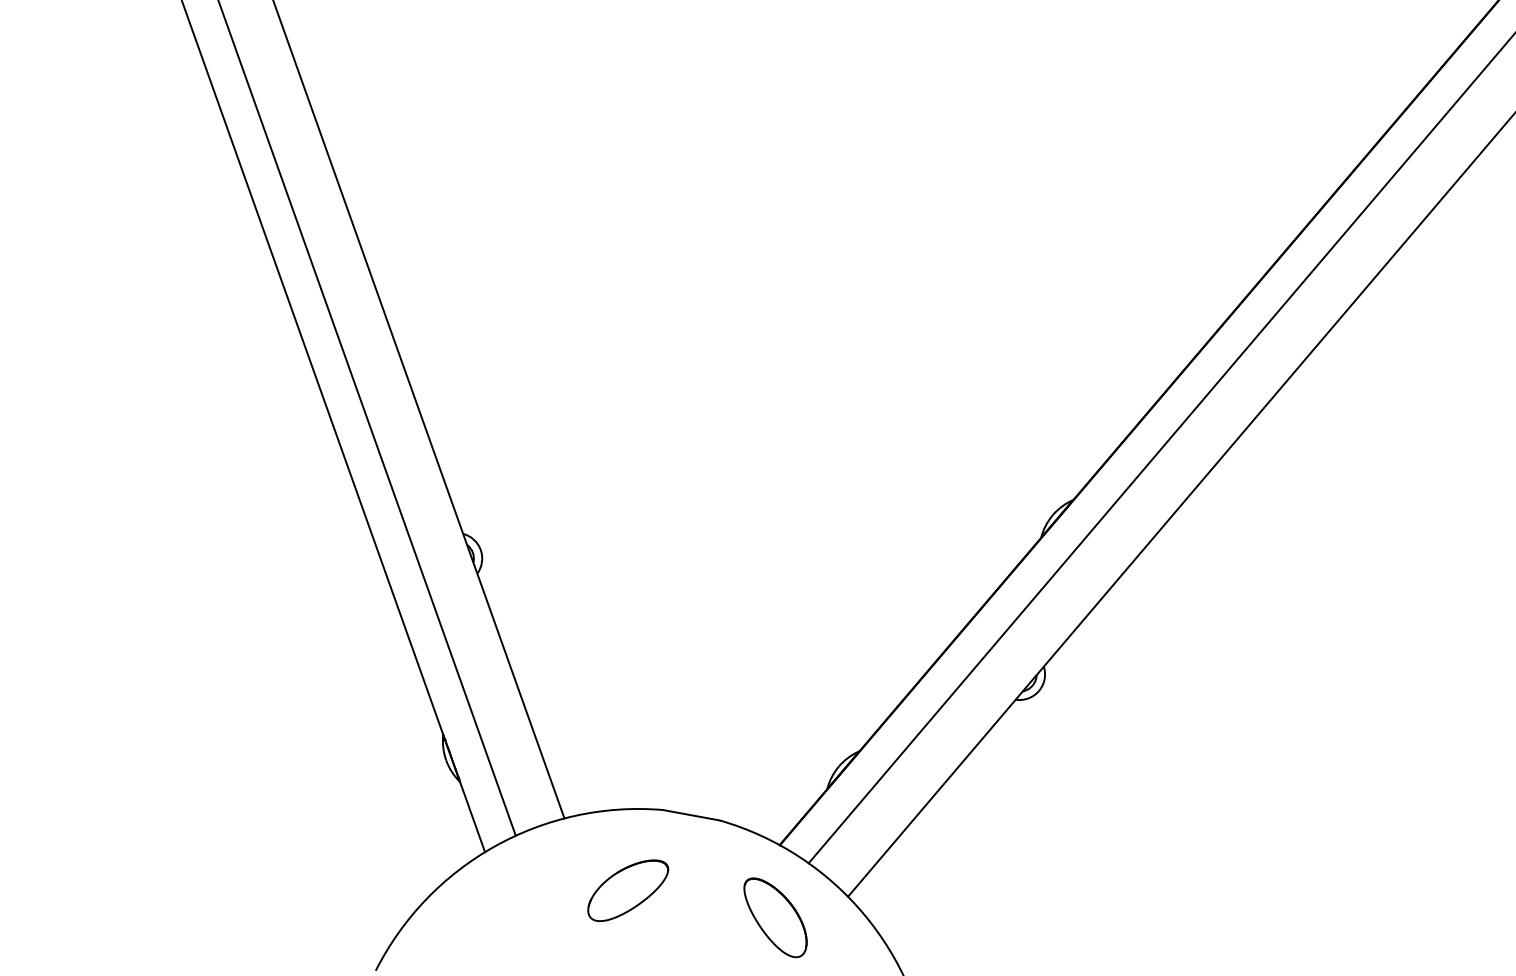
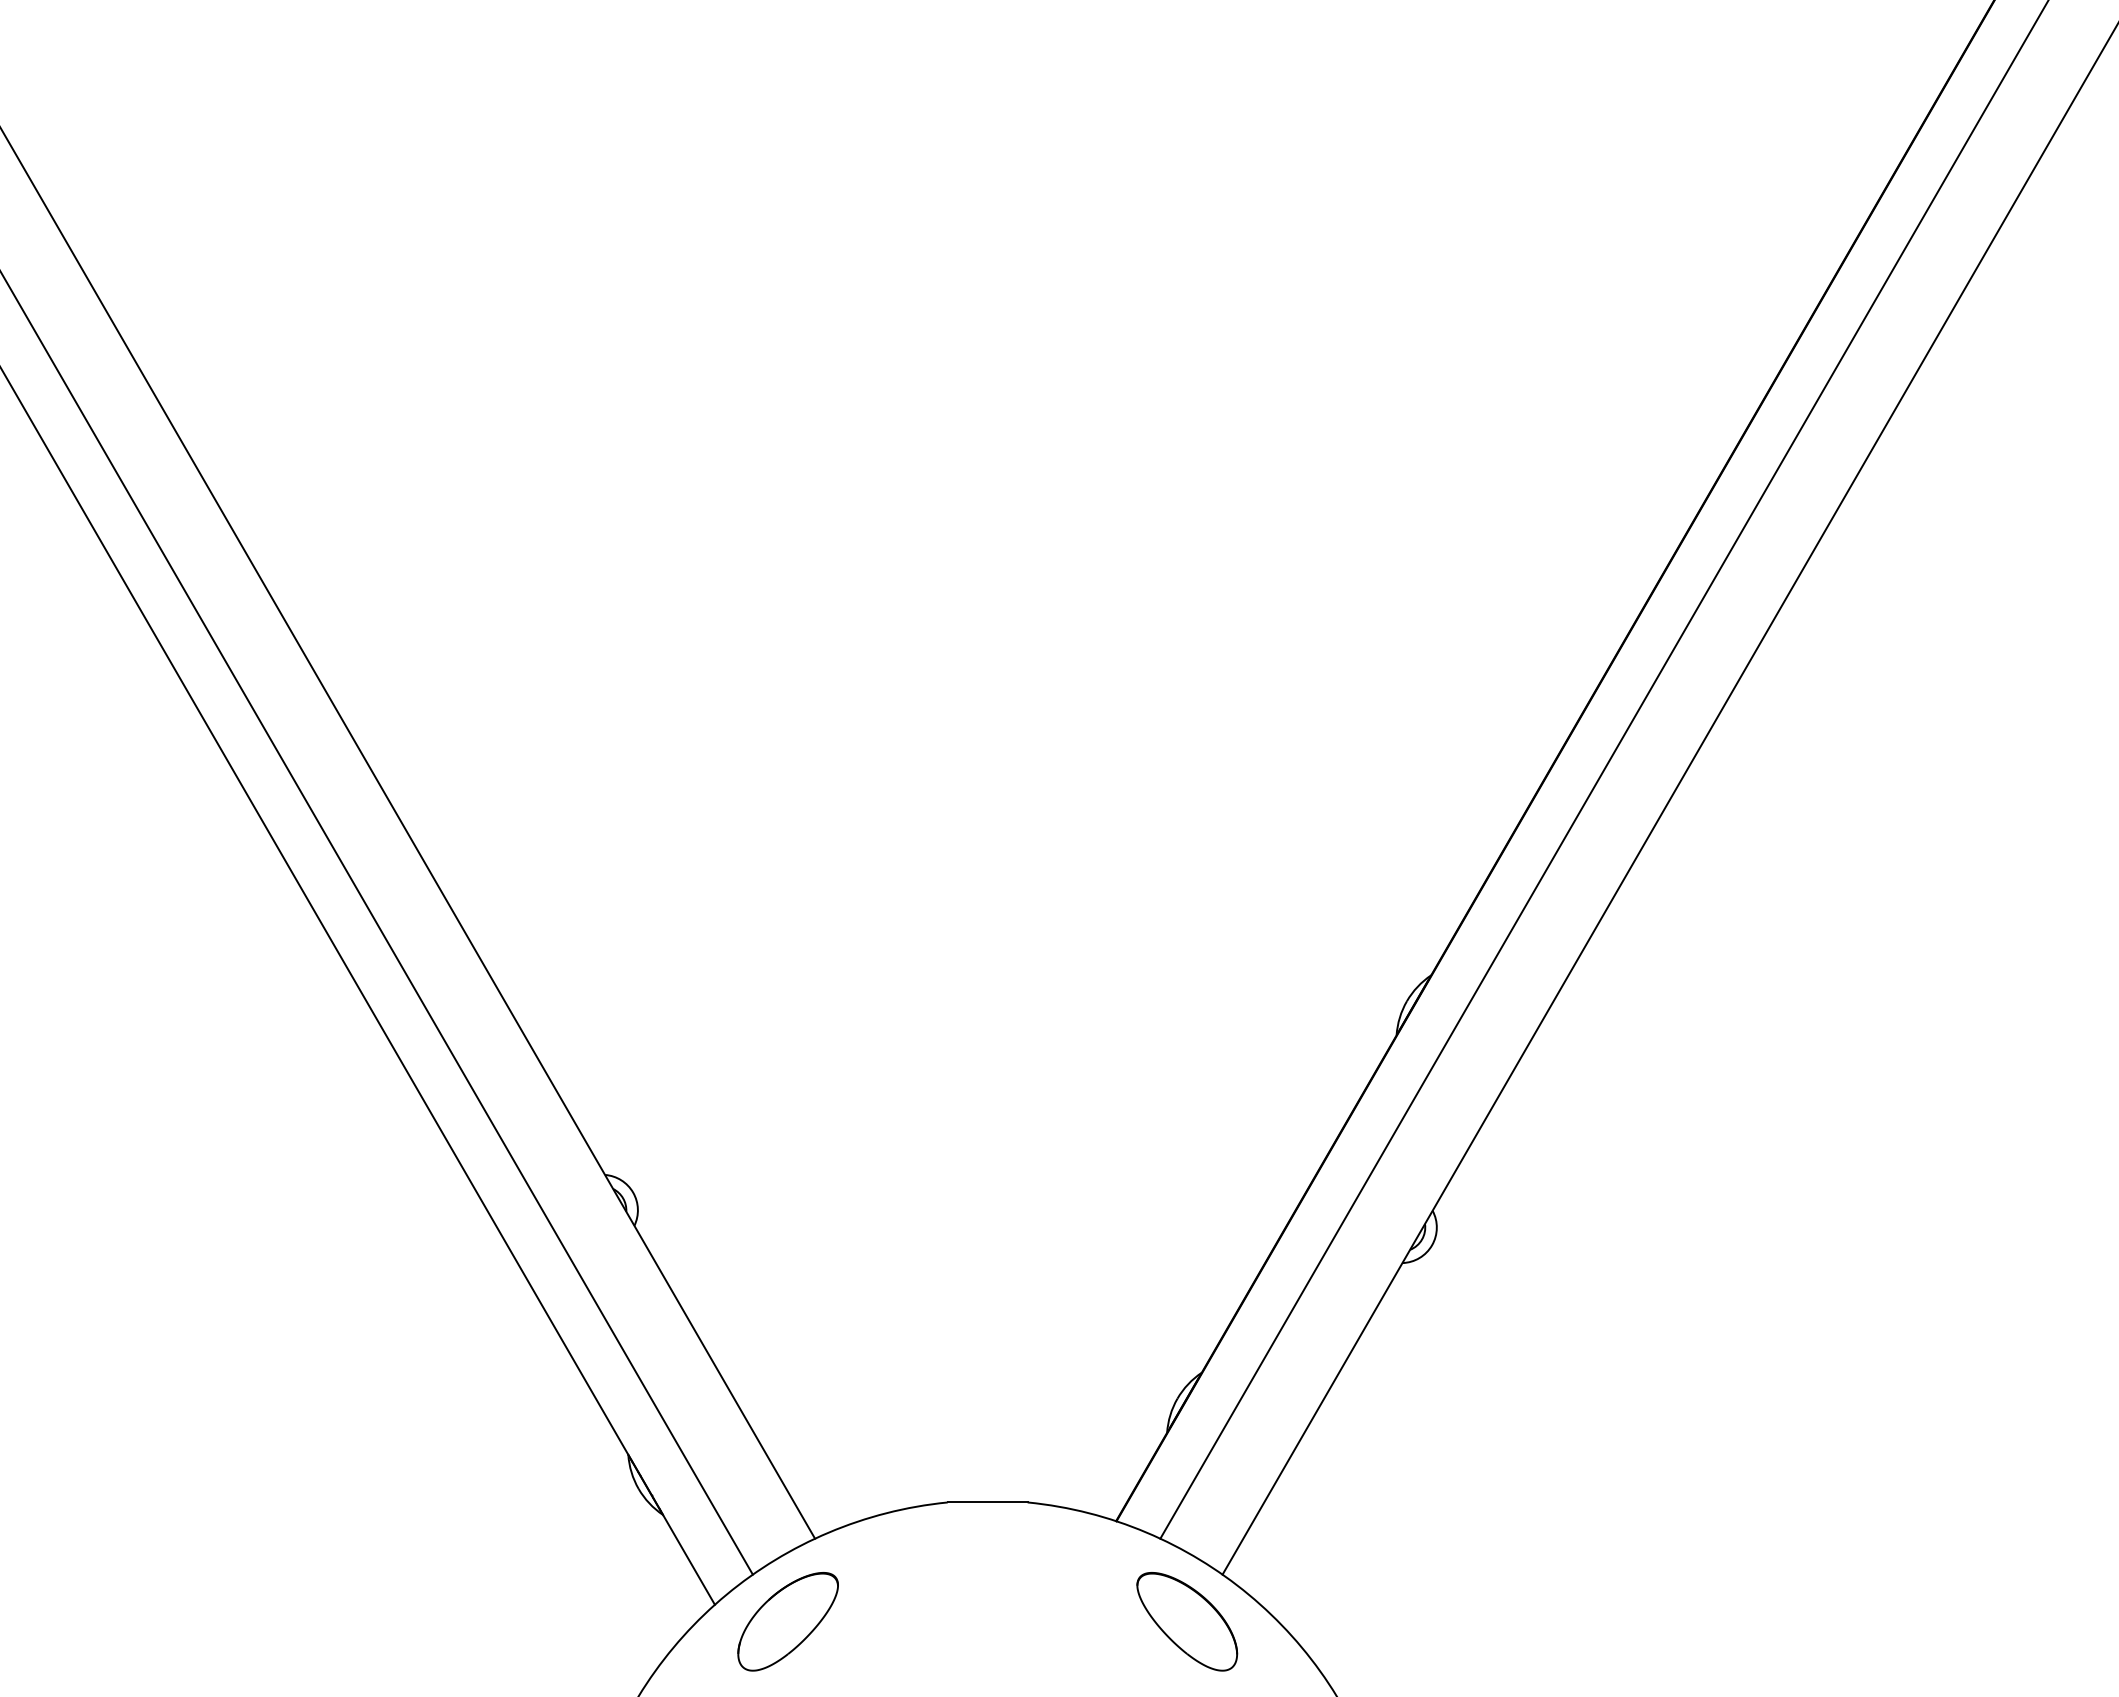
part: (627, 890) -> (787, 1621), moved
part: (775, 917) -> (1187, 1621), moved

